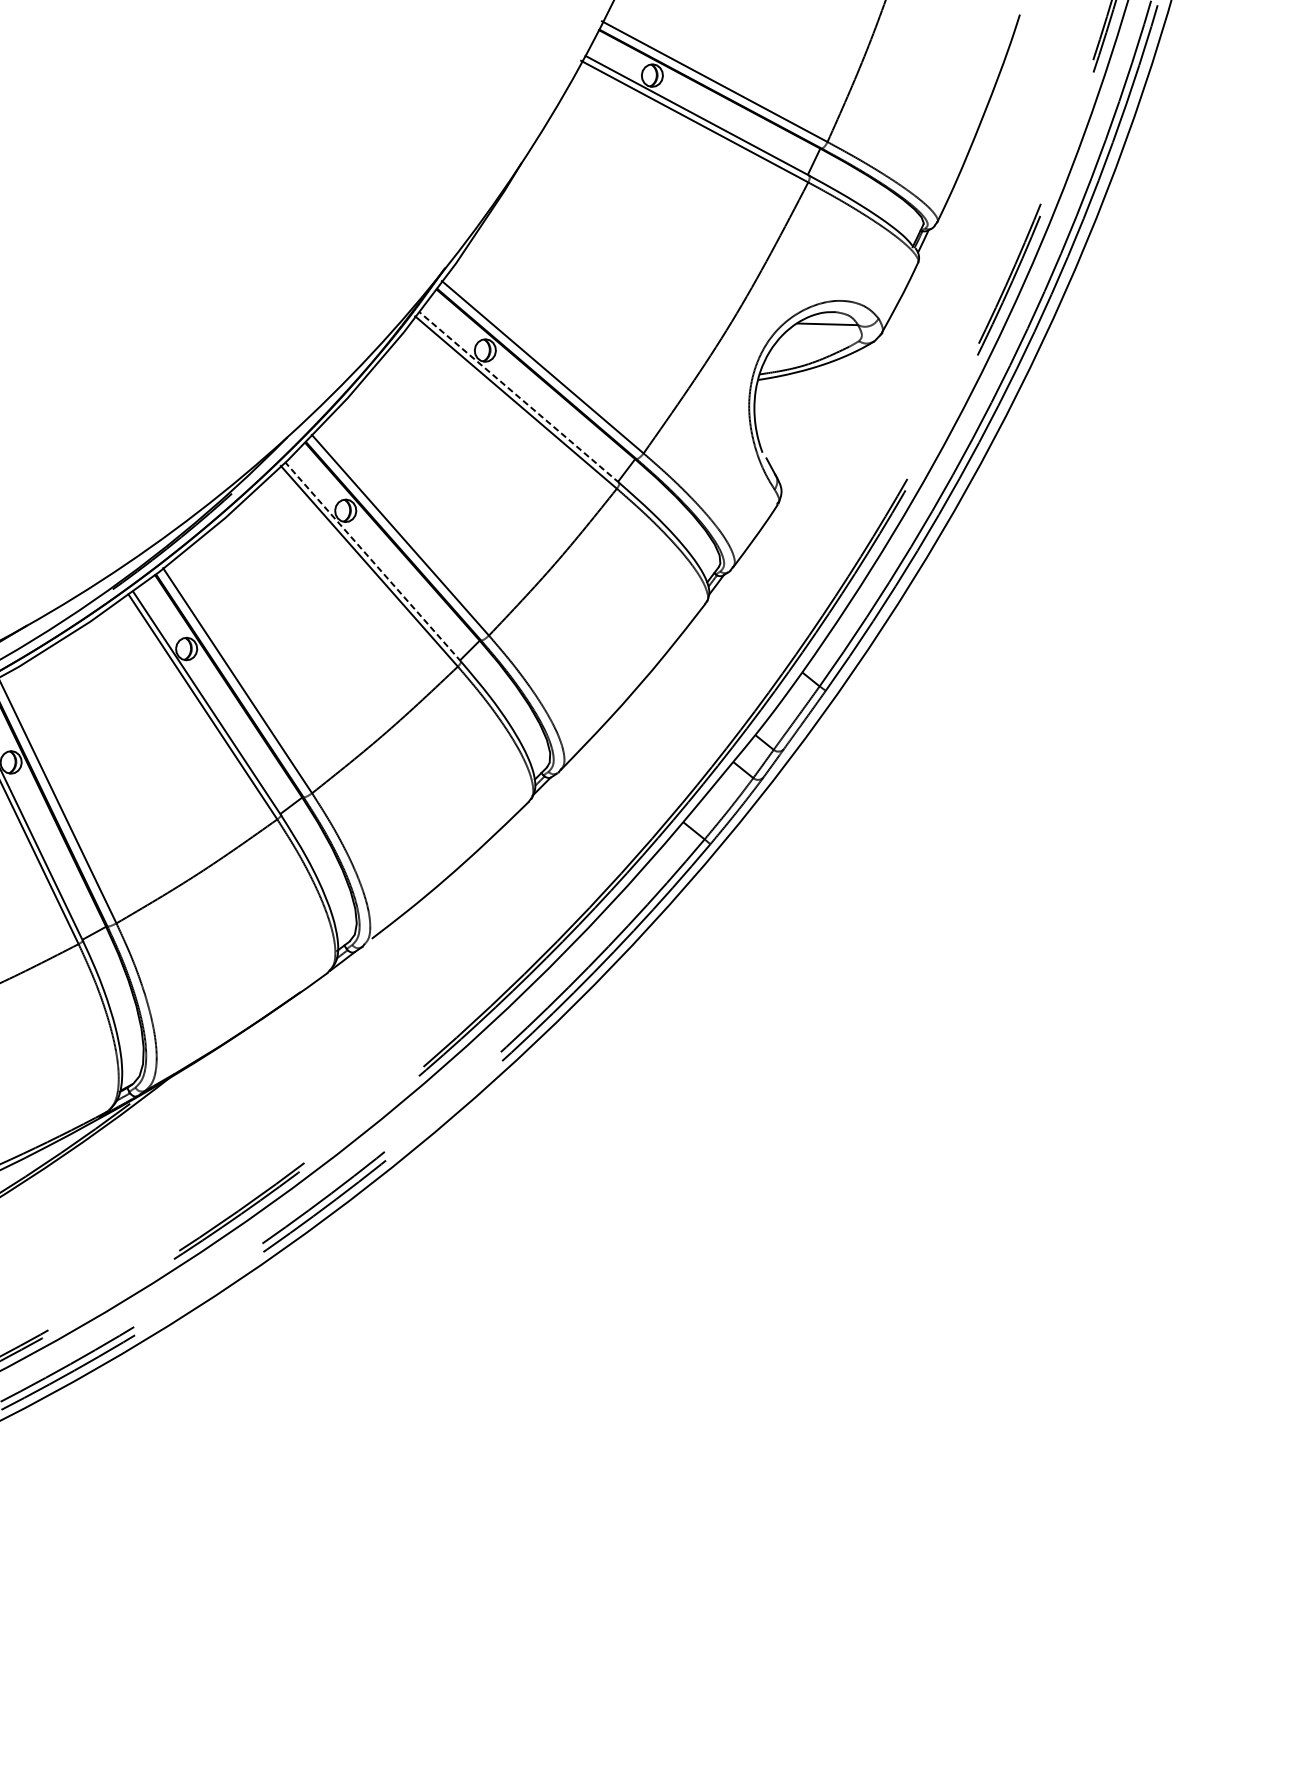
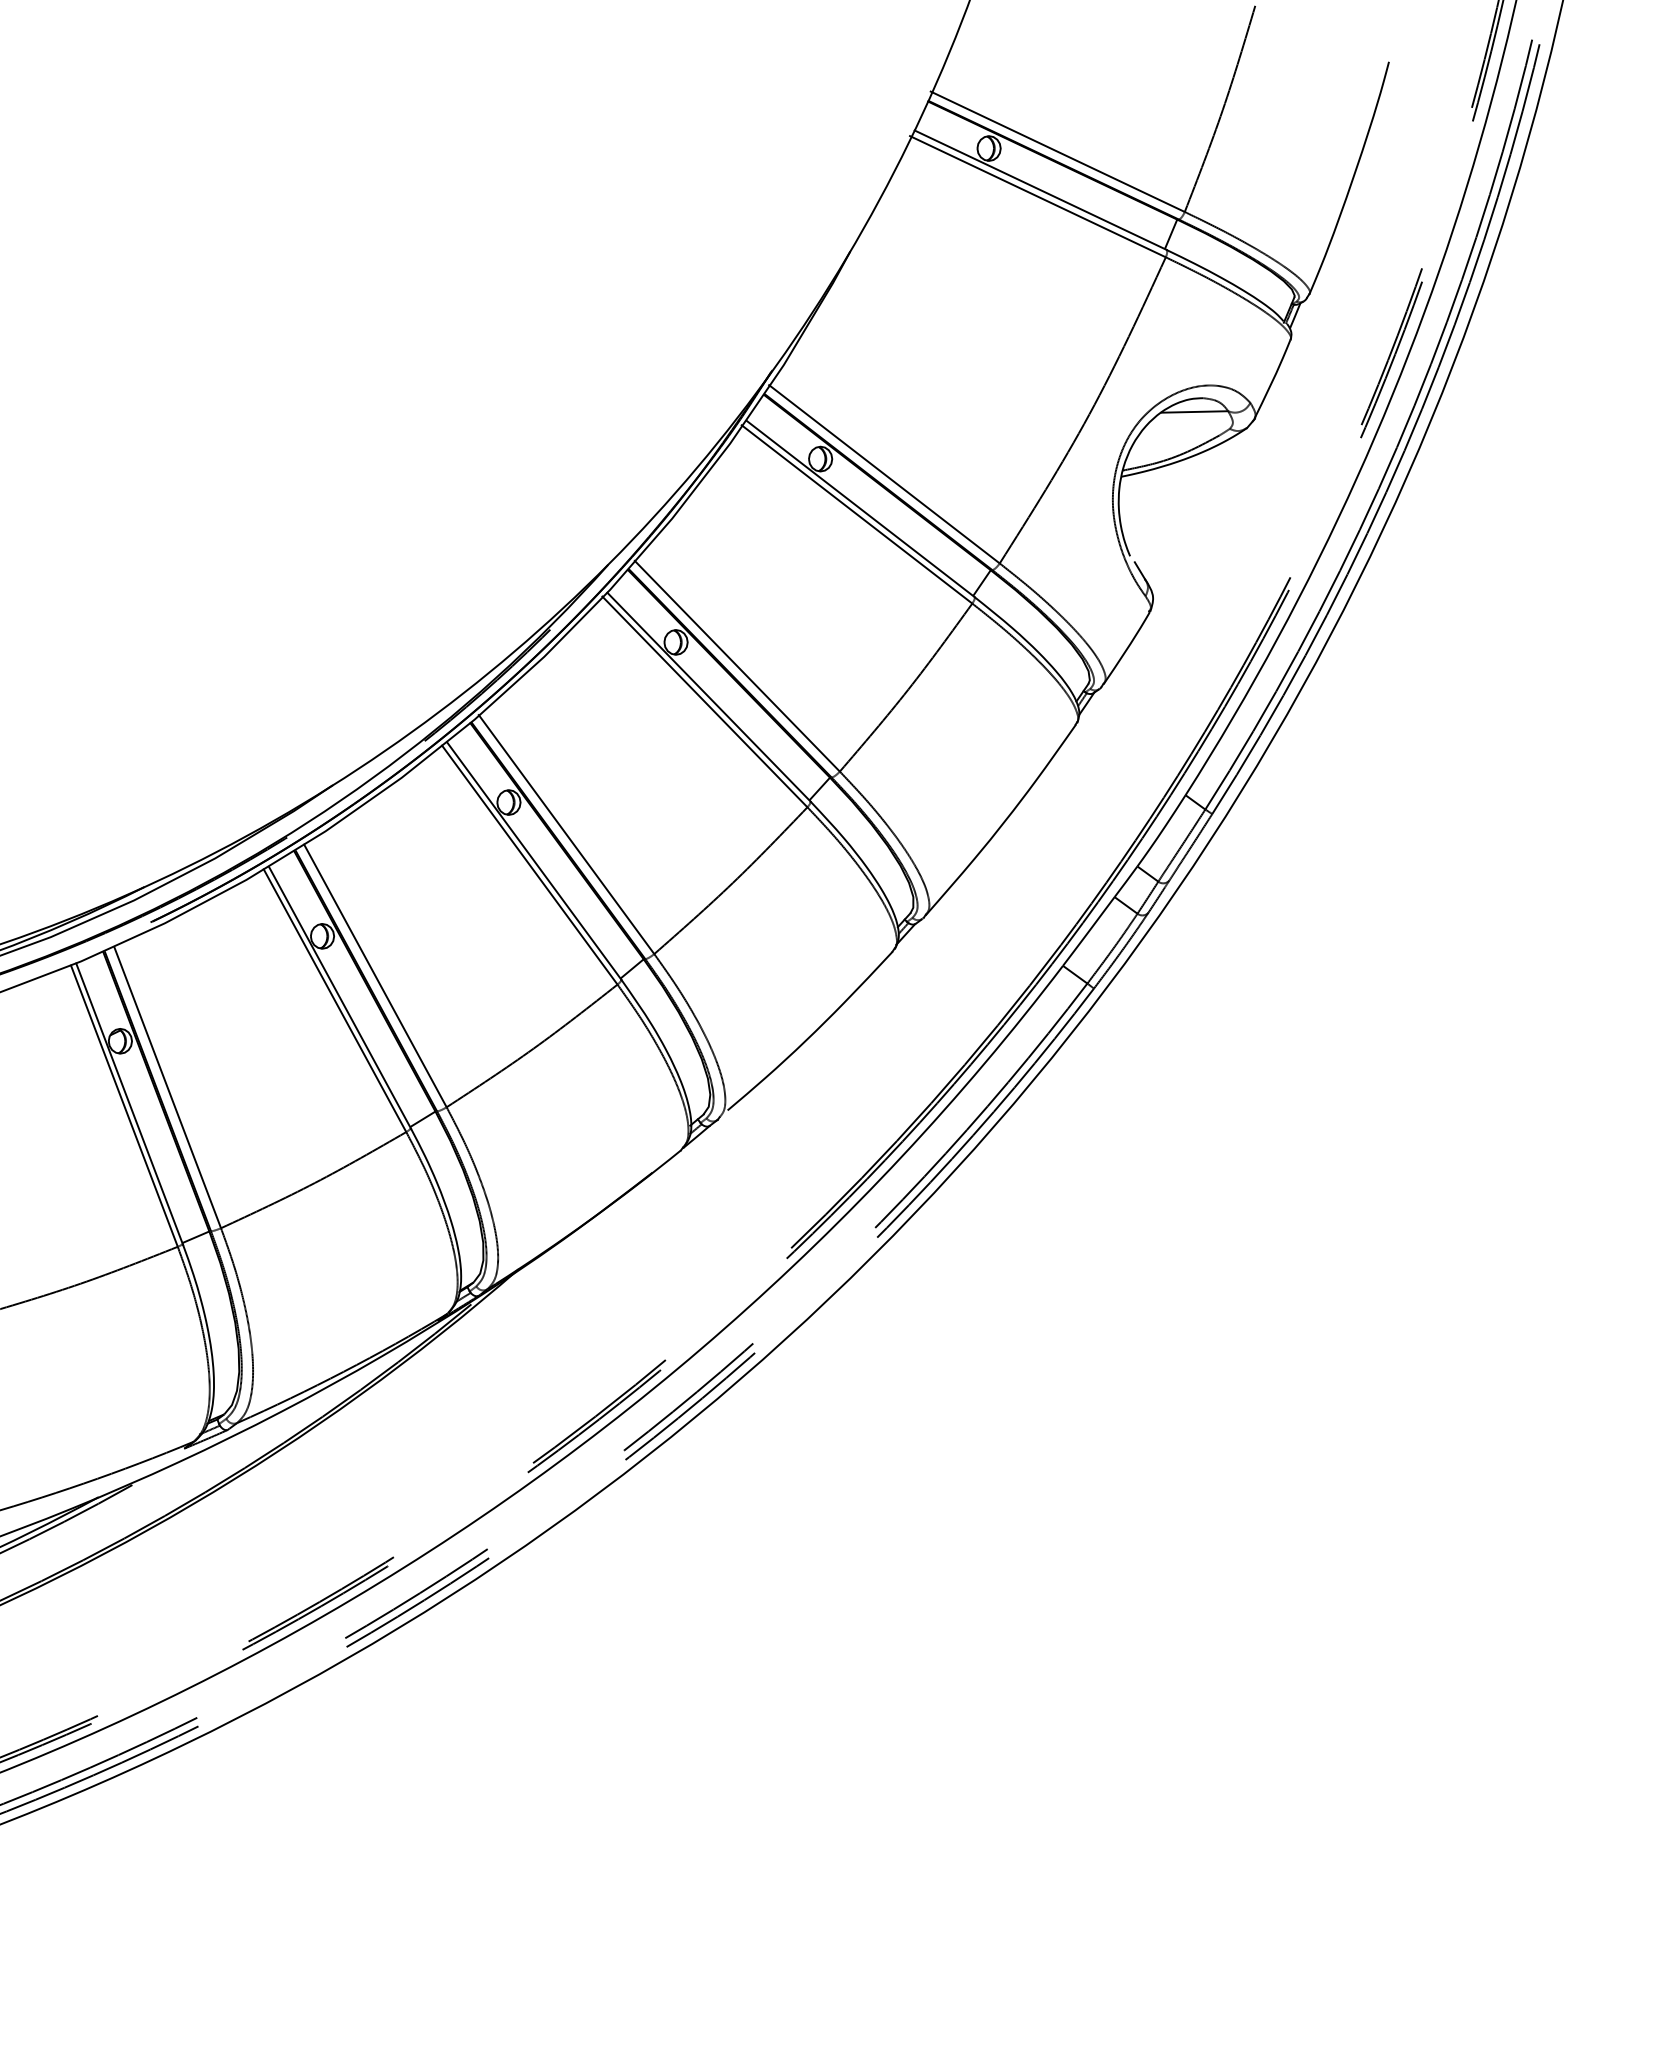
line: (519, 397) -> (860, 508), dashed -> solid
line: (373, 562) -> (709, 697), dashed -> solid

